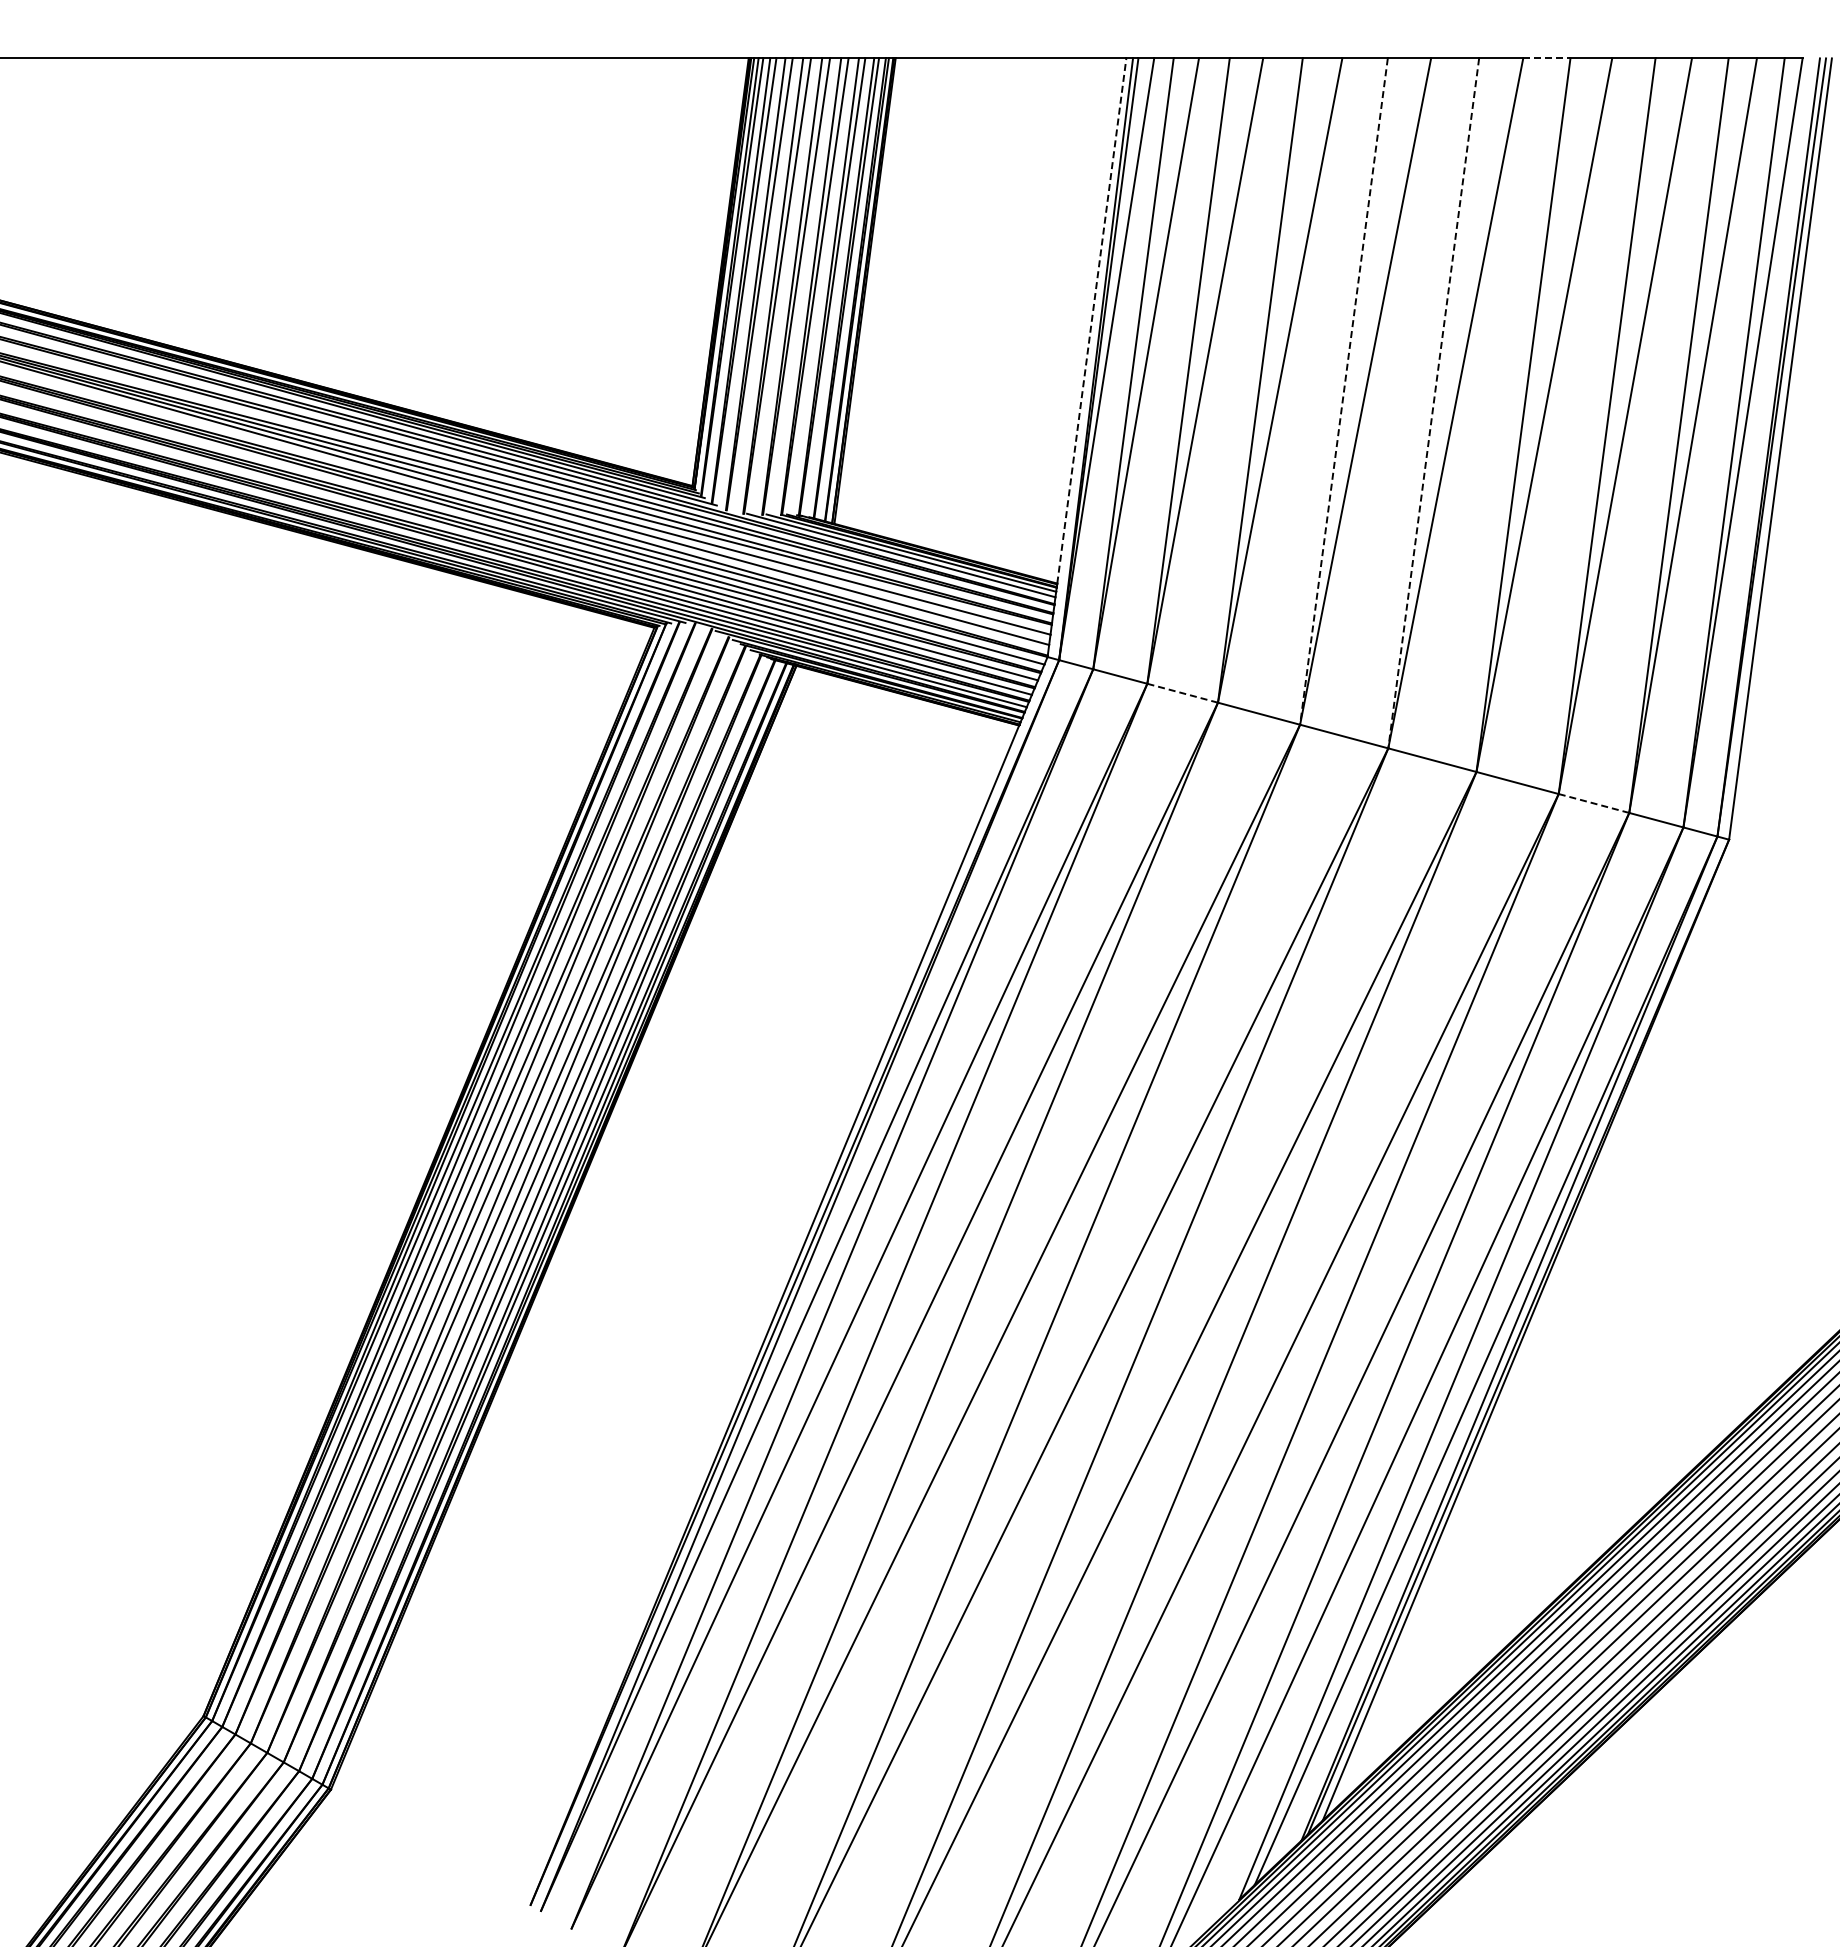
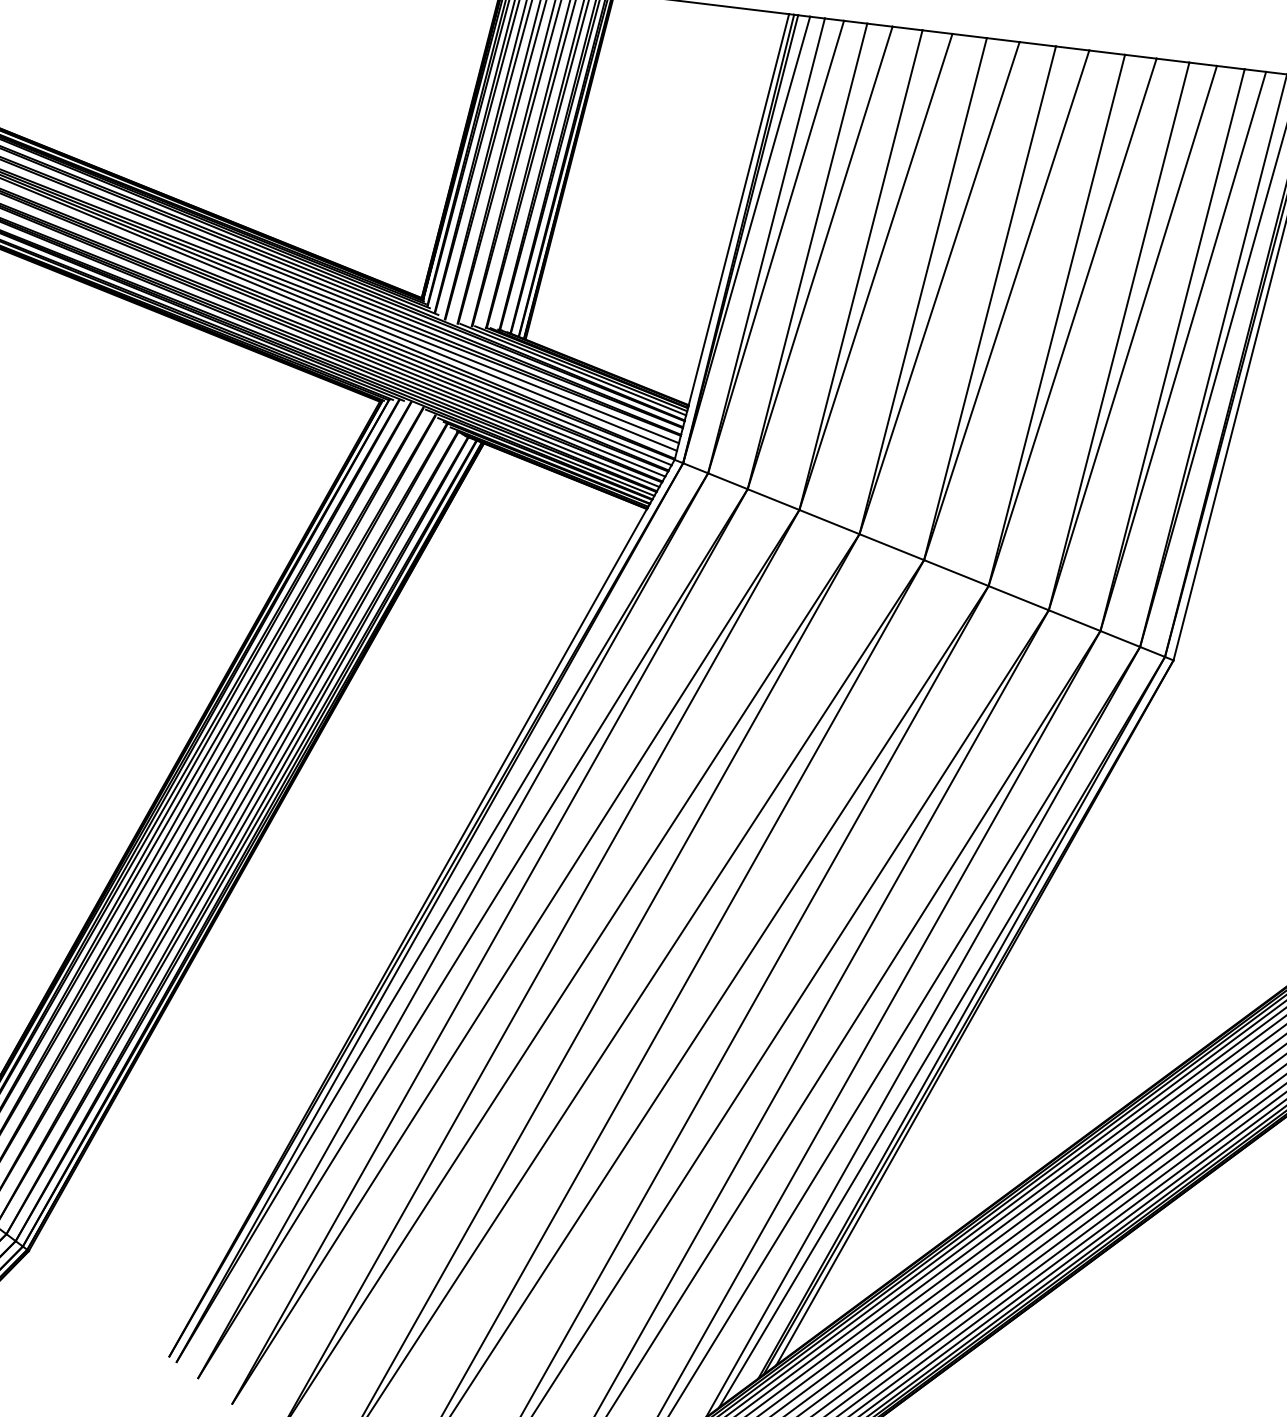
line: (1546, 58) -> (1106, 52), dashed -> solid
line: (1091, 320) -> (738, 209), dashed -> solid
line: (1343, 392) -> (922, 286), dashed -> solid
line: (1433, 403) -> (989, 303), dashed -> solid
line: (1182, 693) -> (773, 499), dashed -> solid
line: (1593, 803) -> (1074, 620), dashed -> solid

